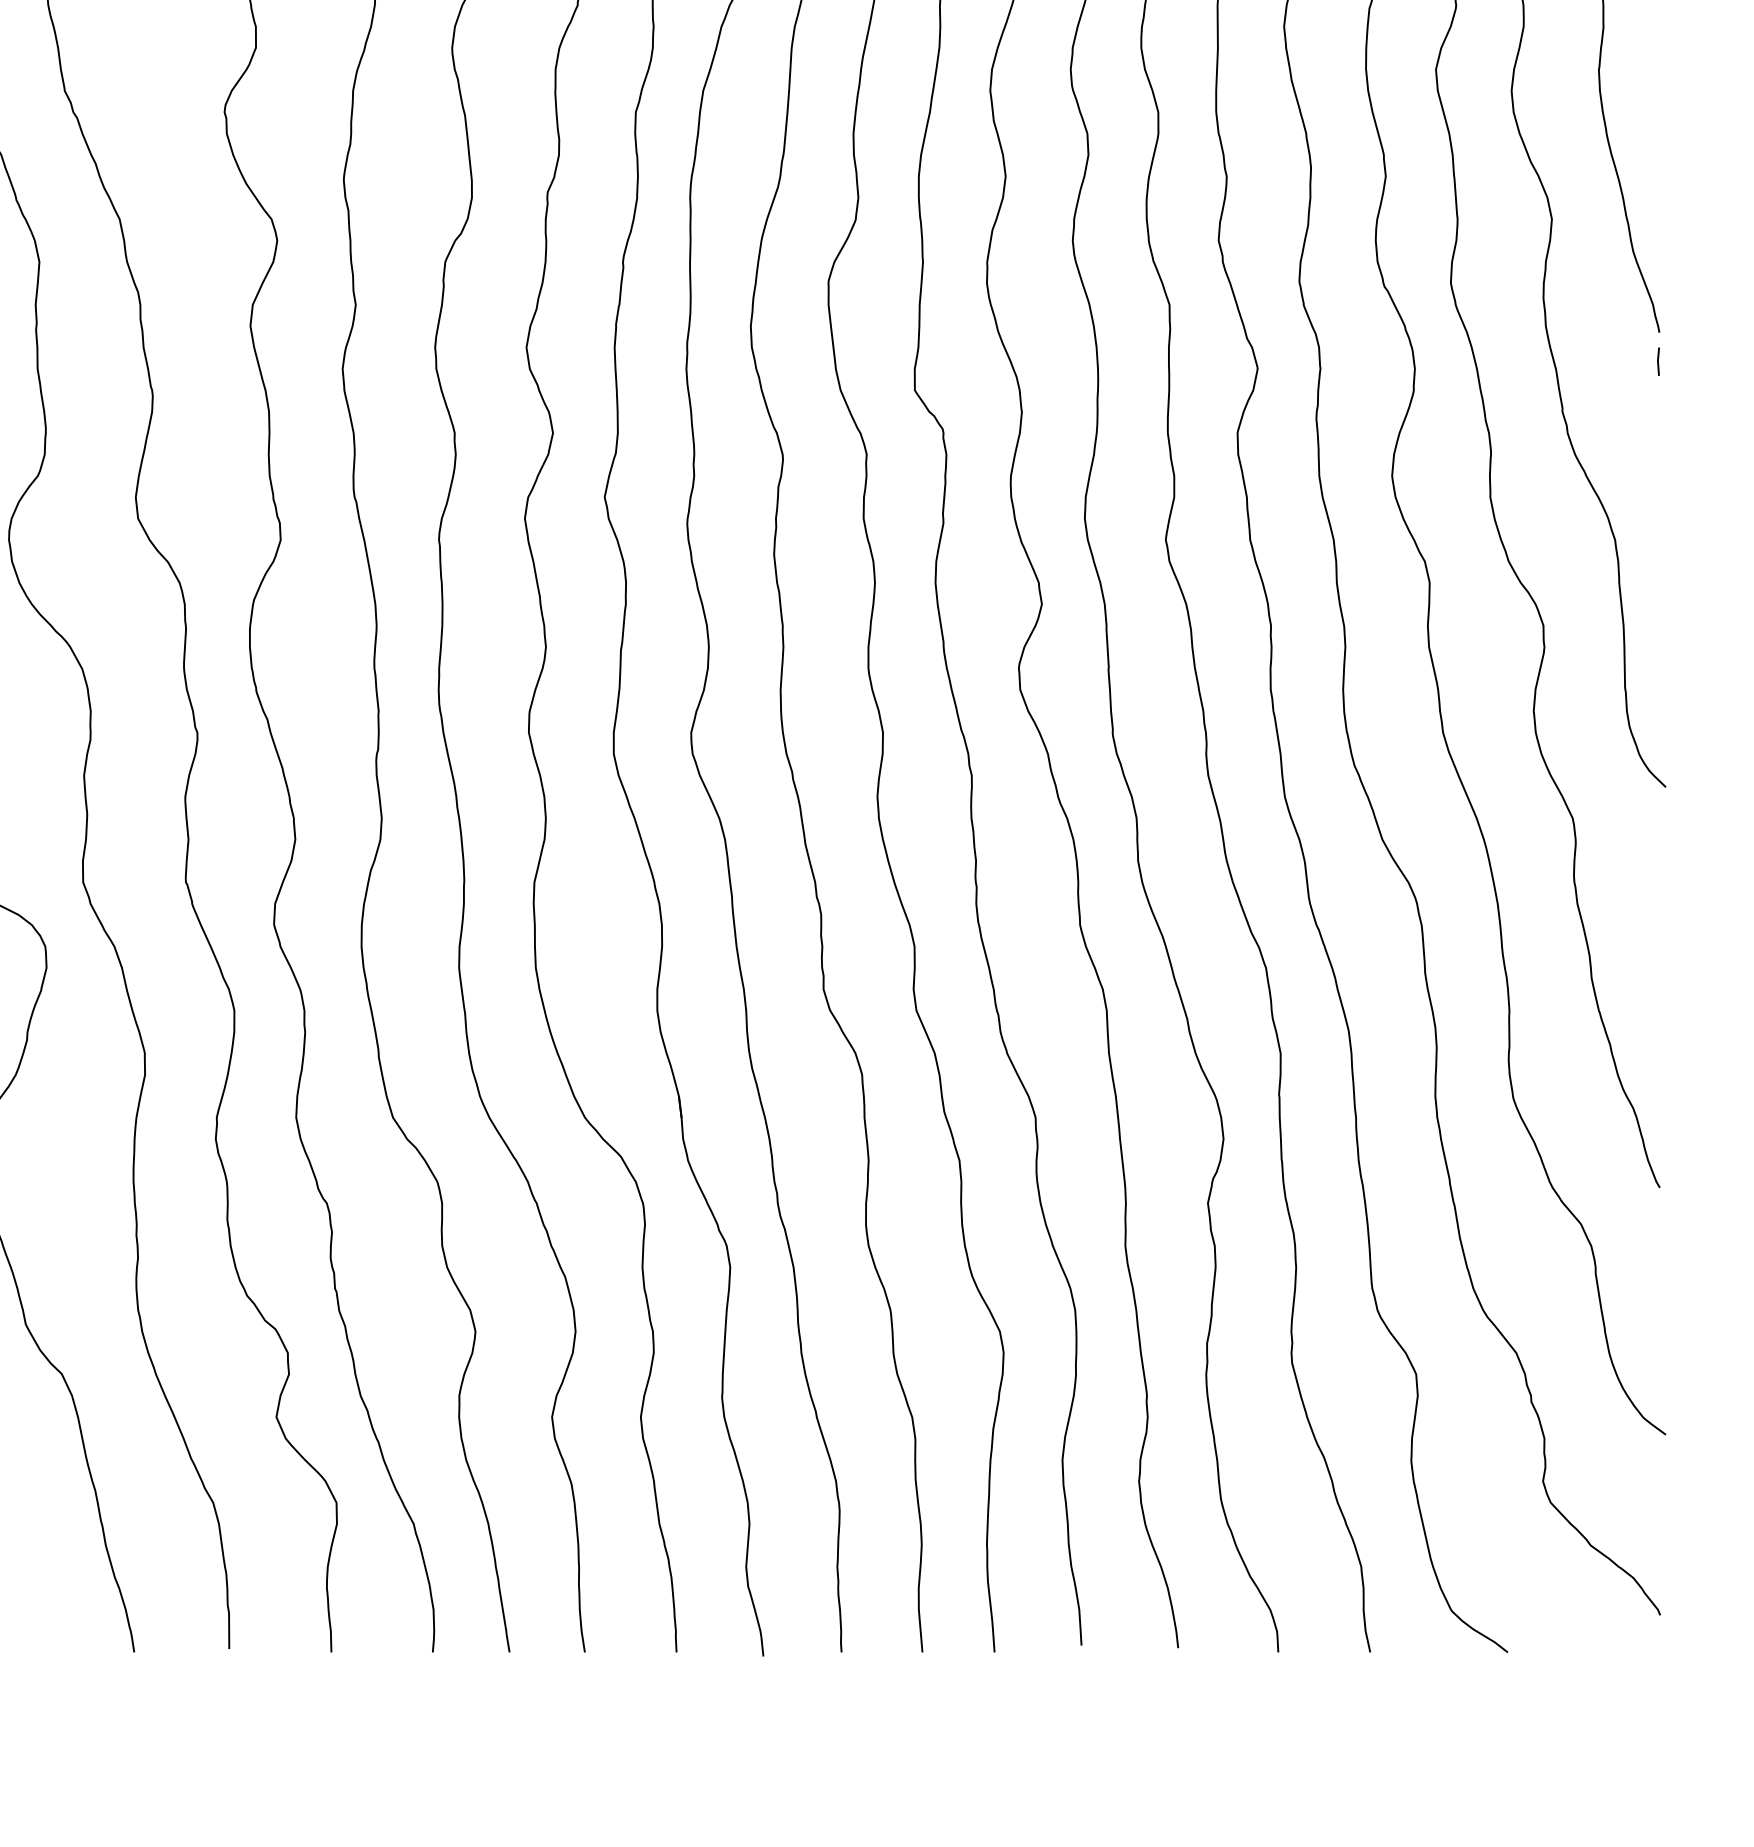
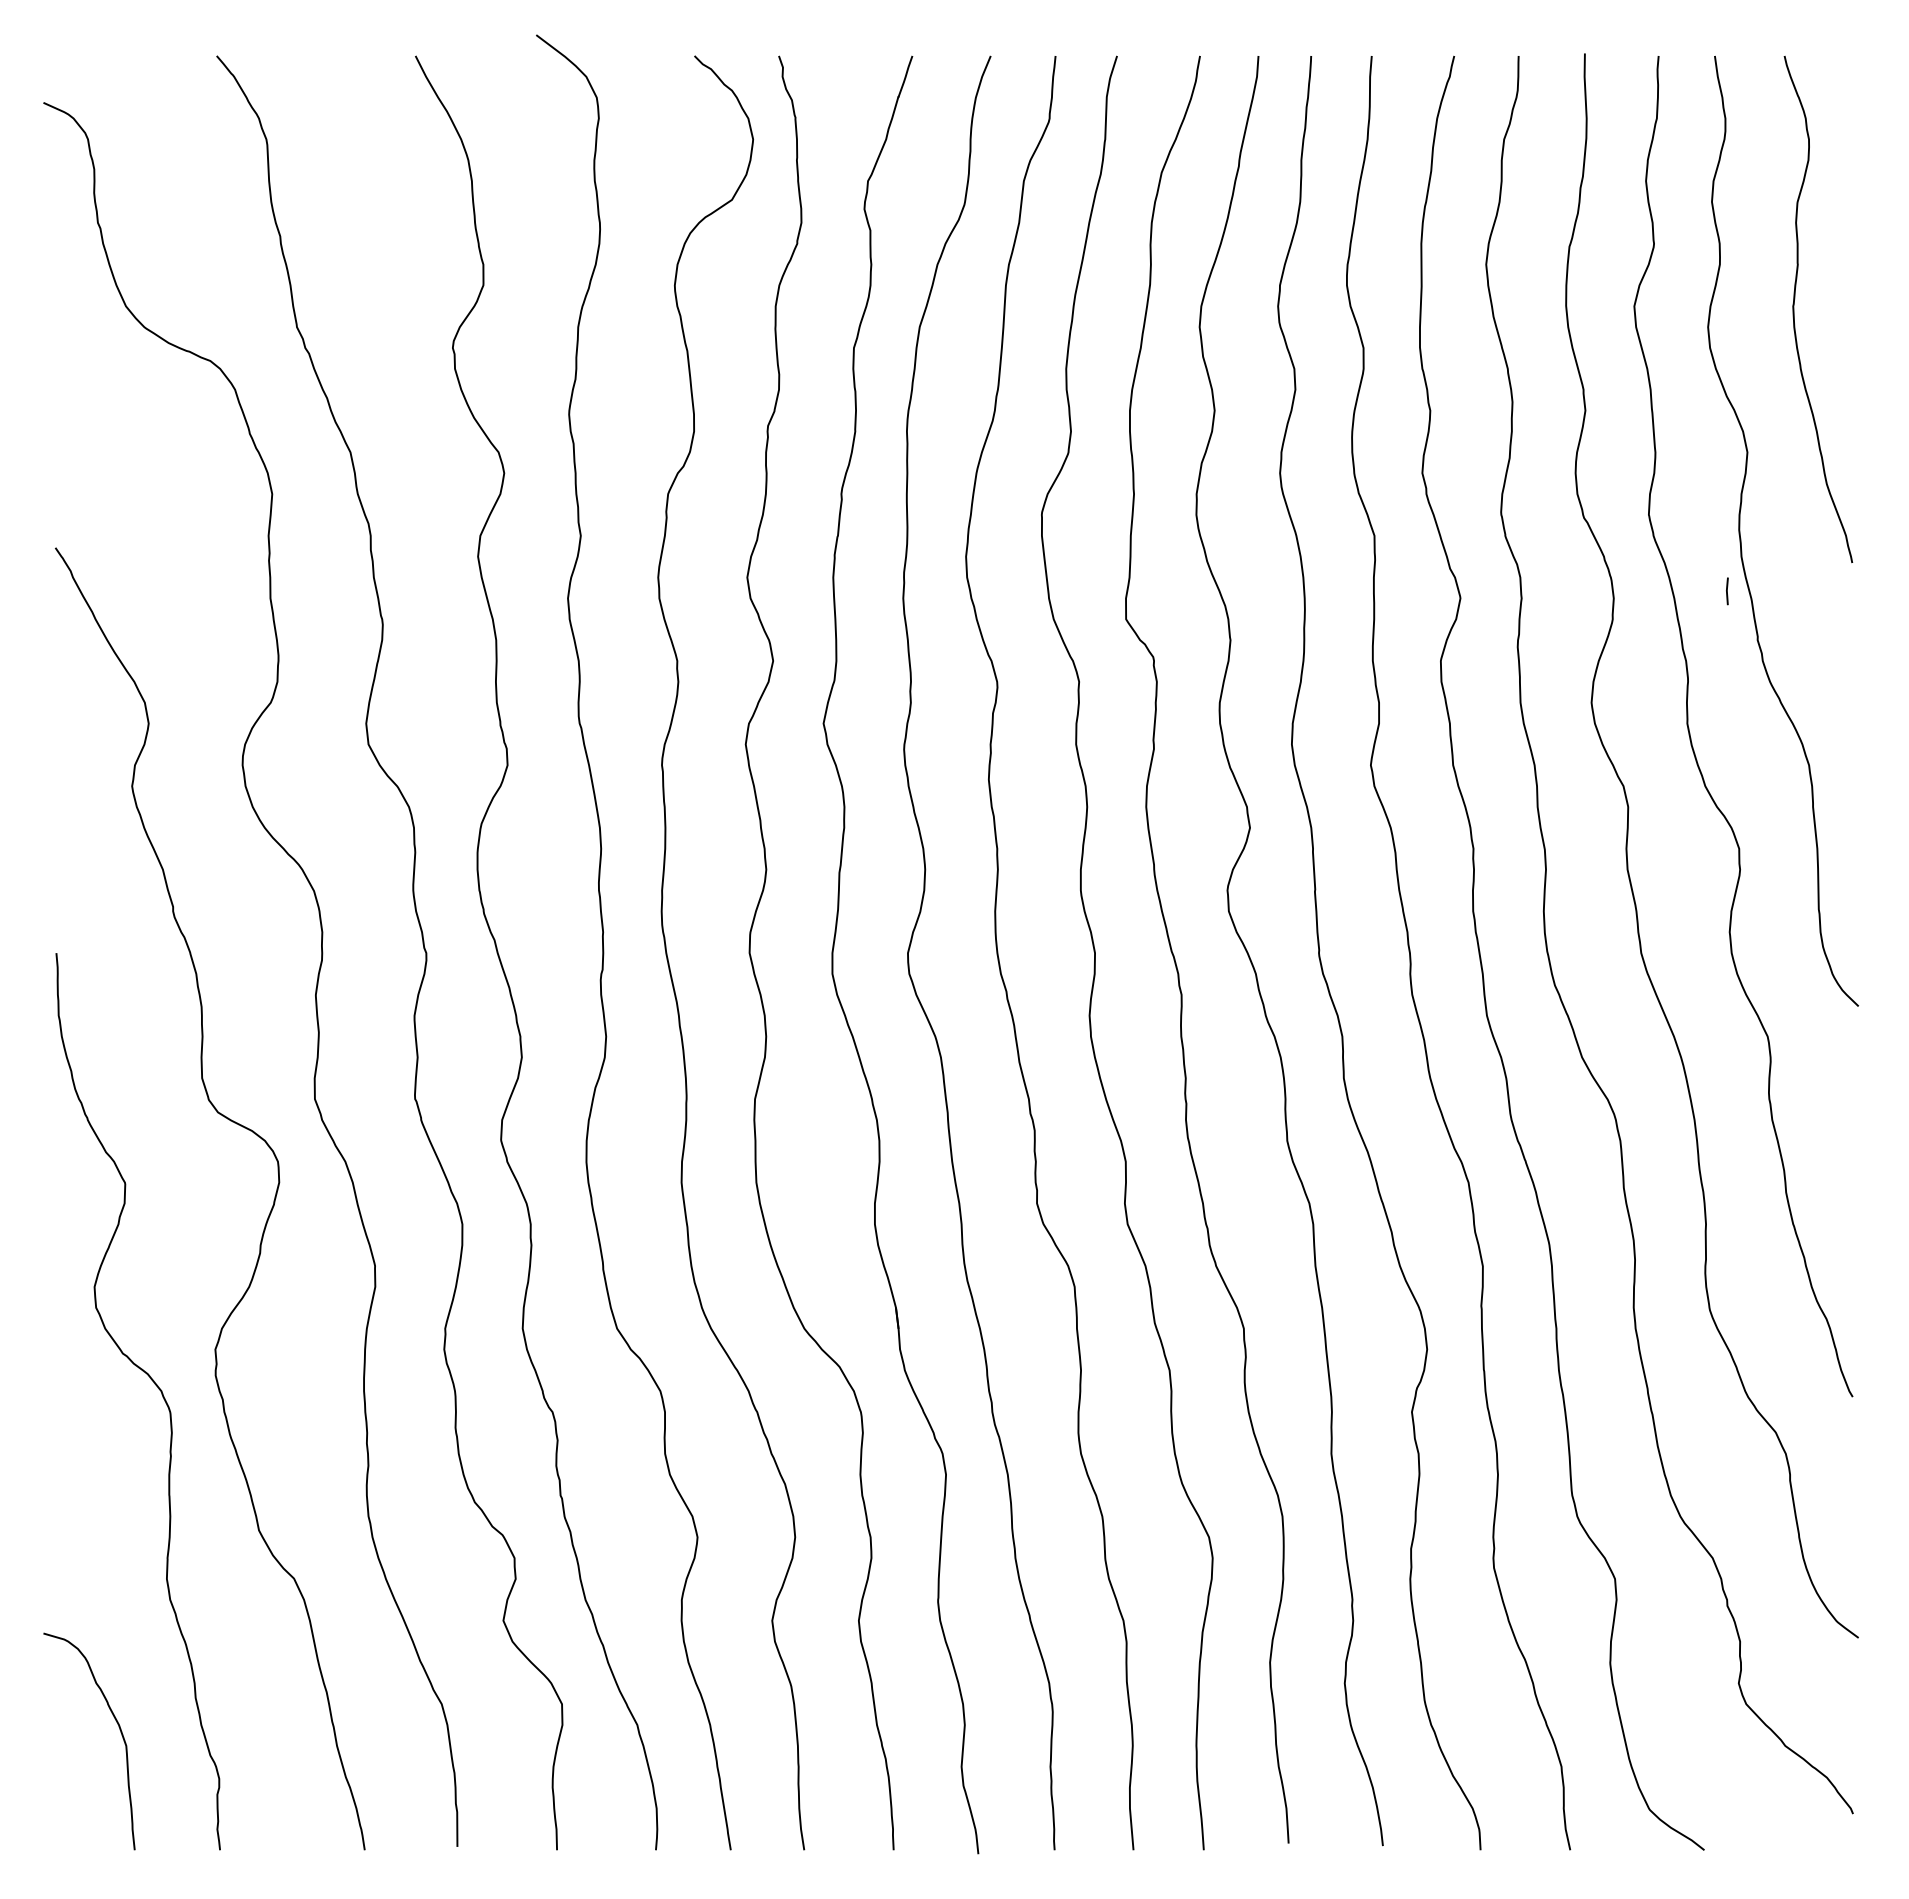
line: (1658, 361) -> (1727, 591), moved

